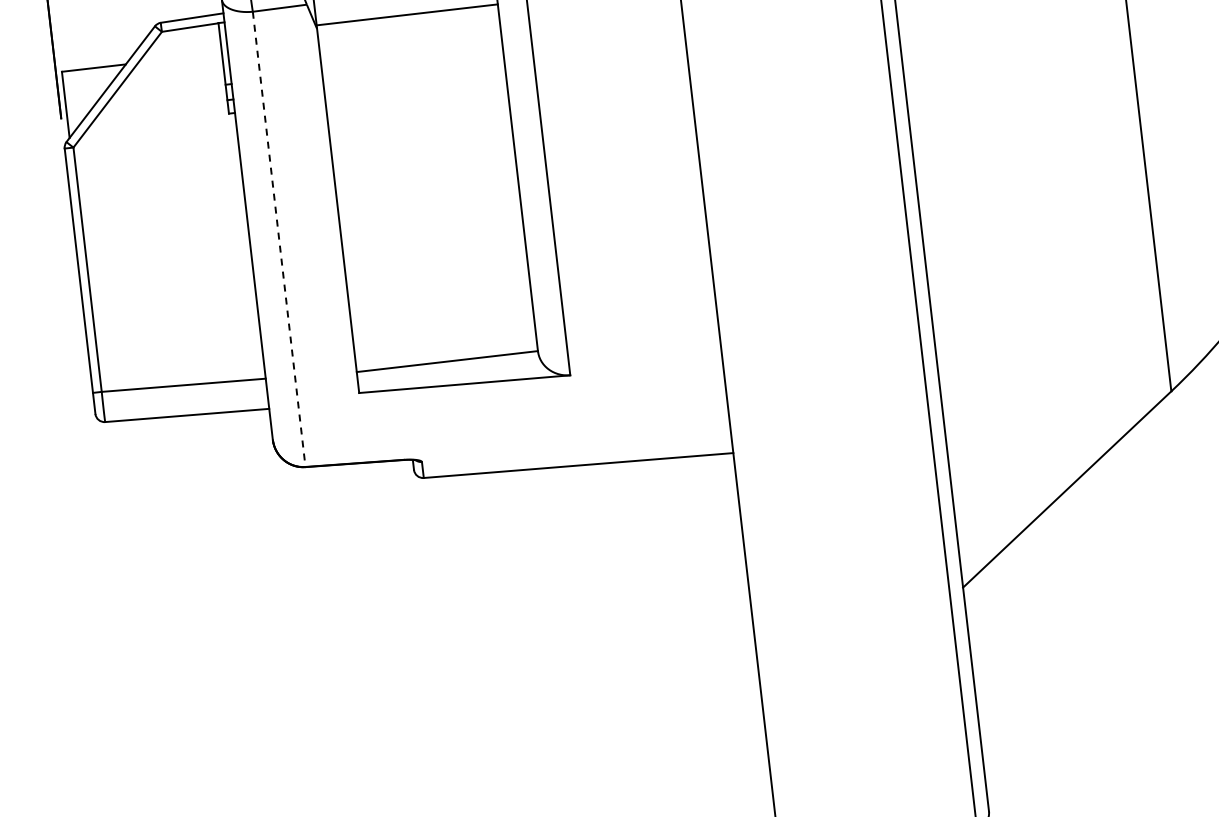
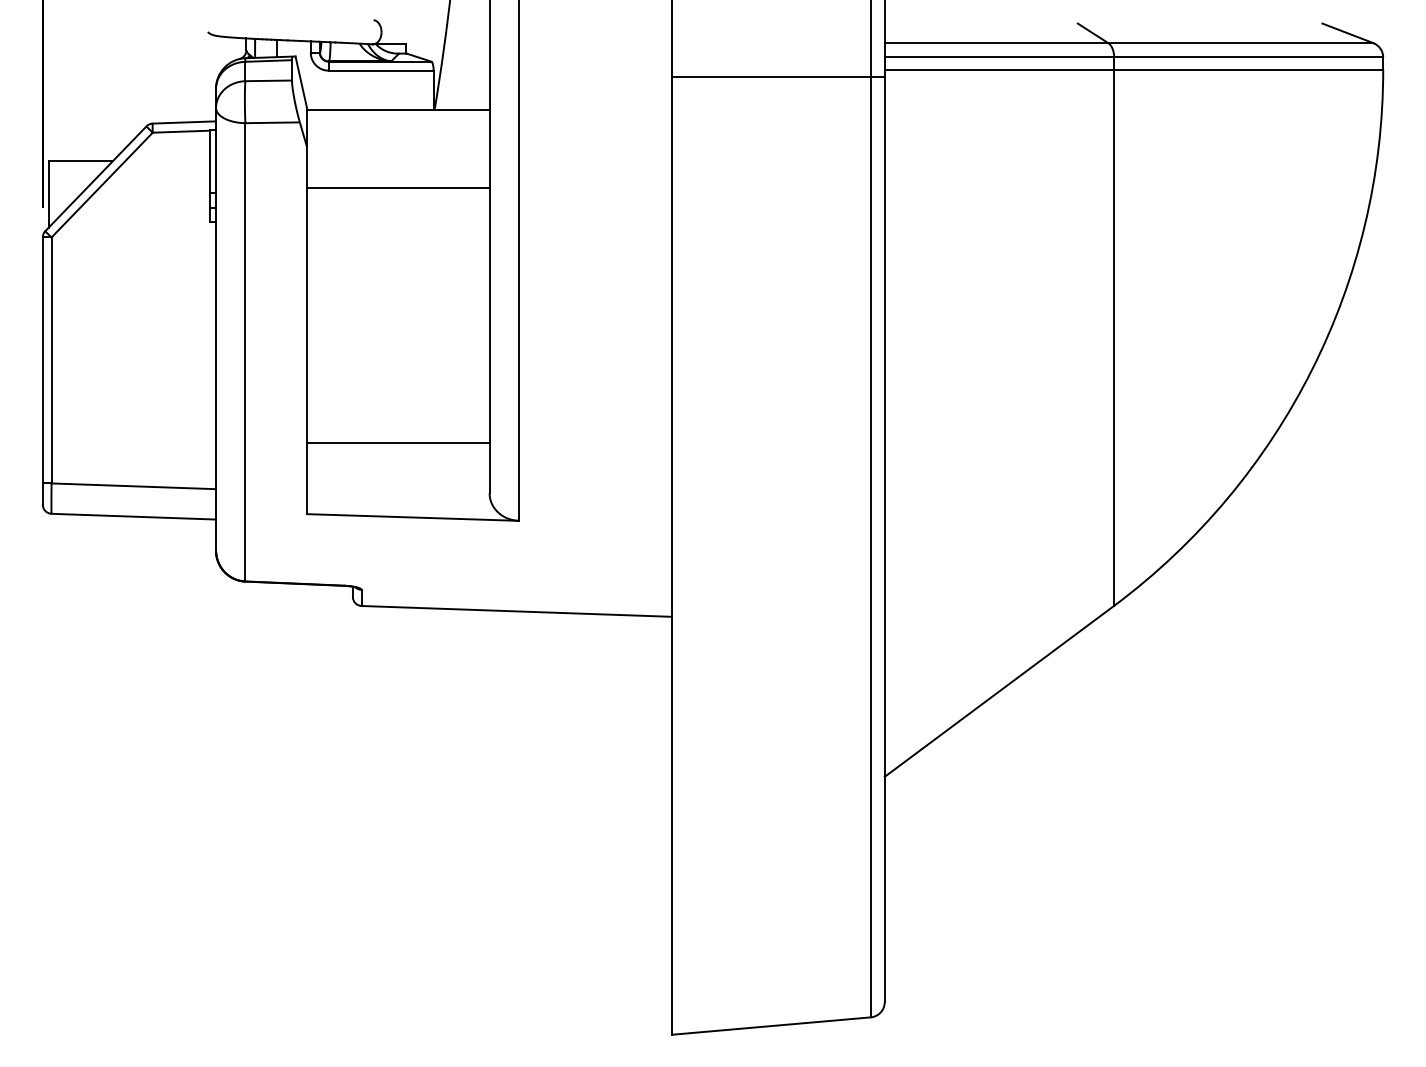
line: (407, 15) -> (398, 188), moved
line: (279, 239) -> (245, 352), dashed -> solid
line: (447, 362) -> (398, 443), moved

